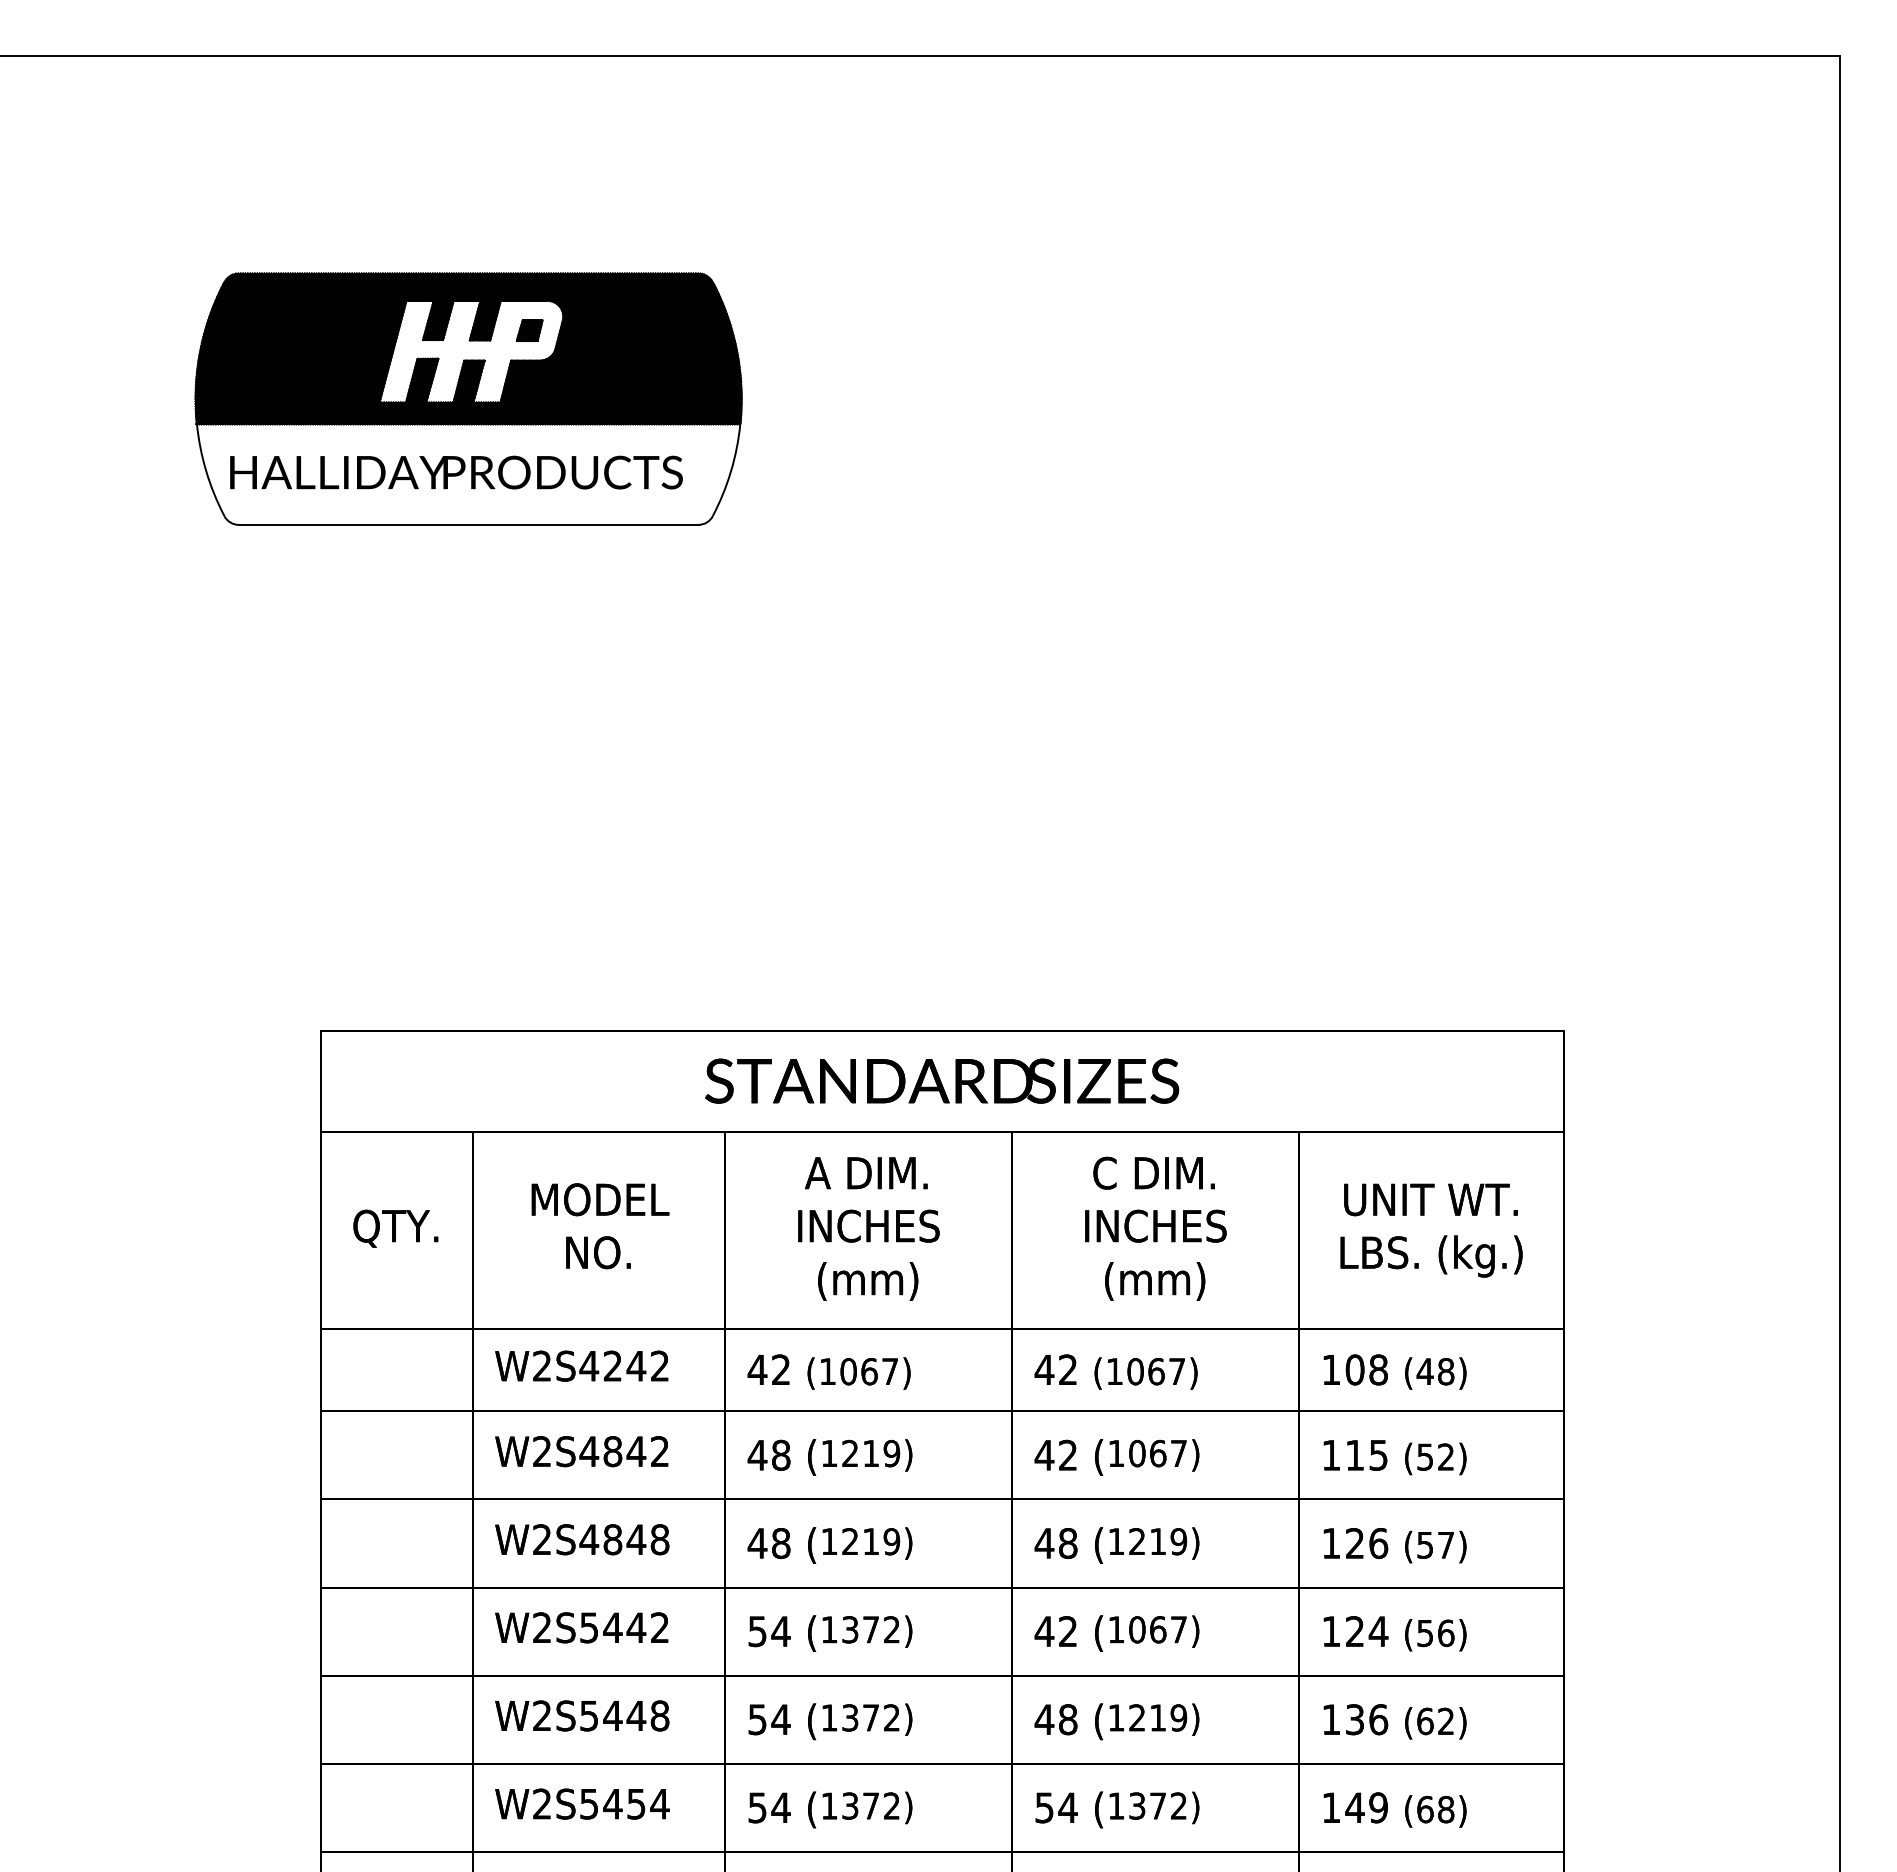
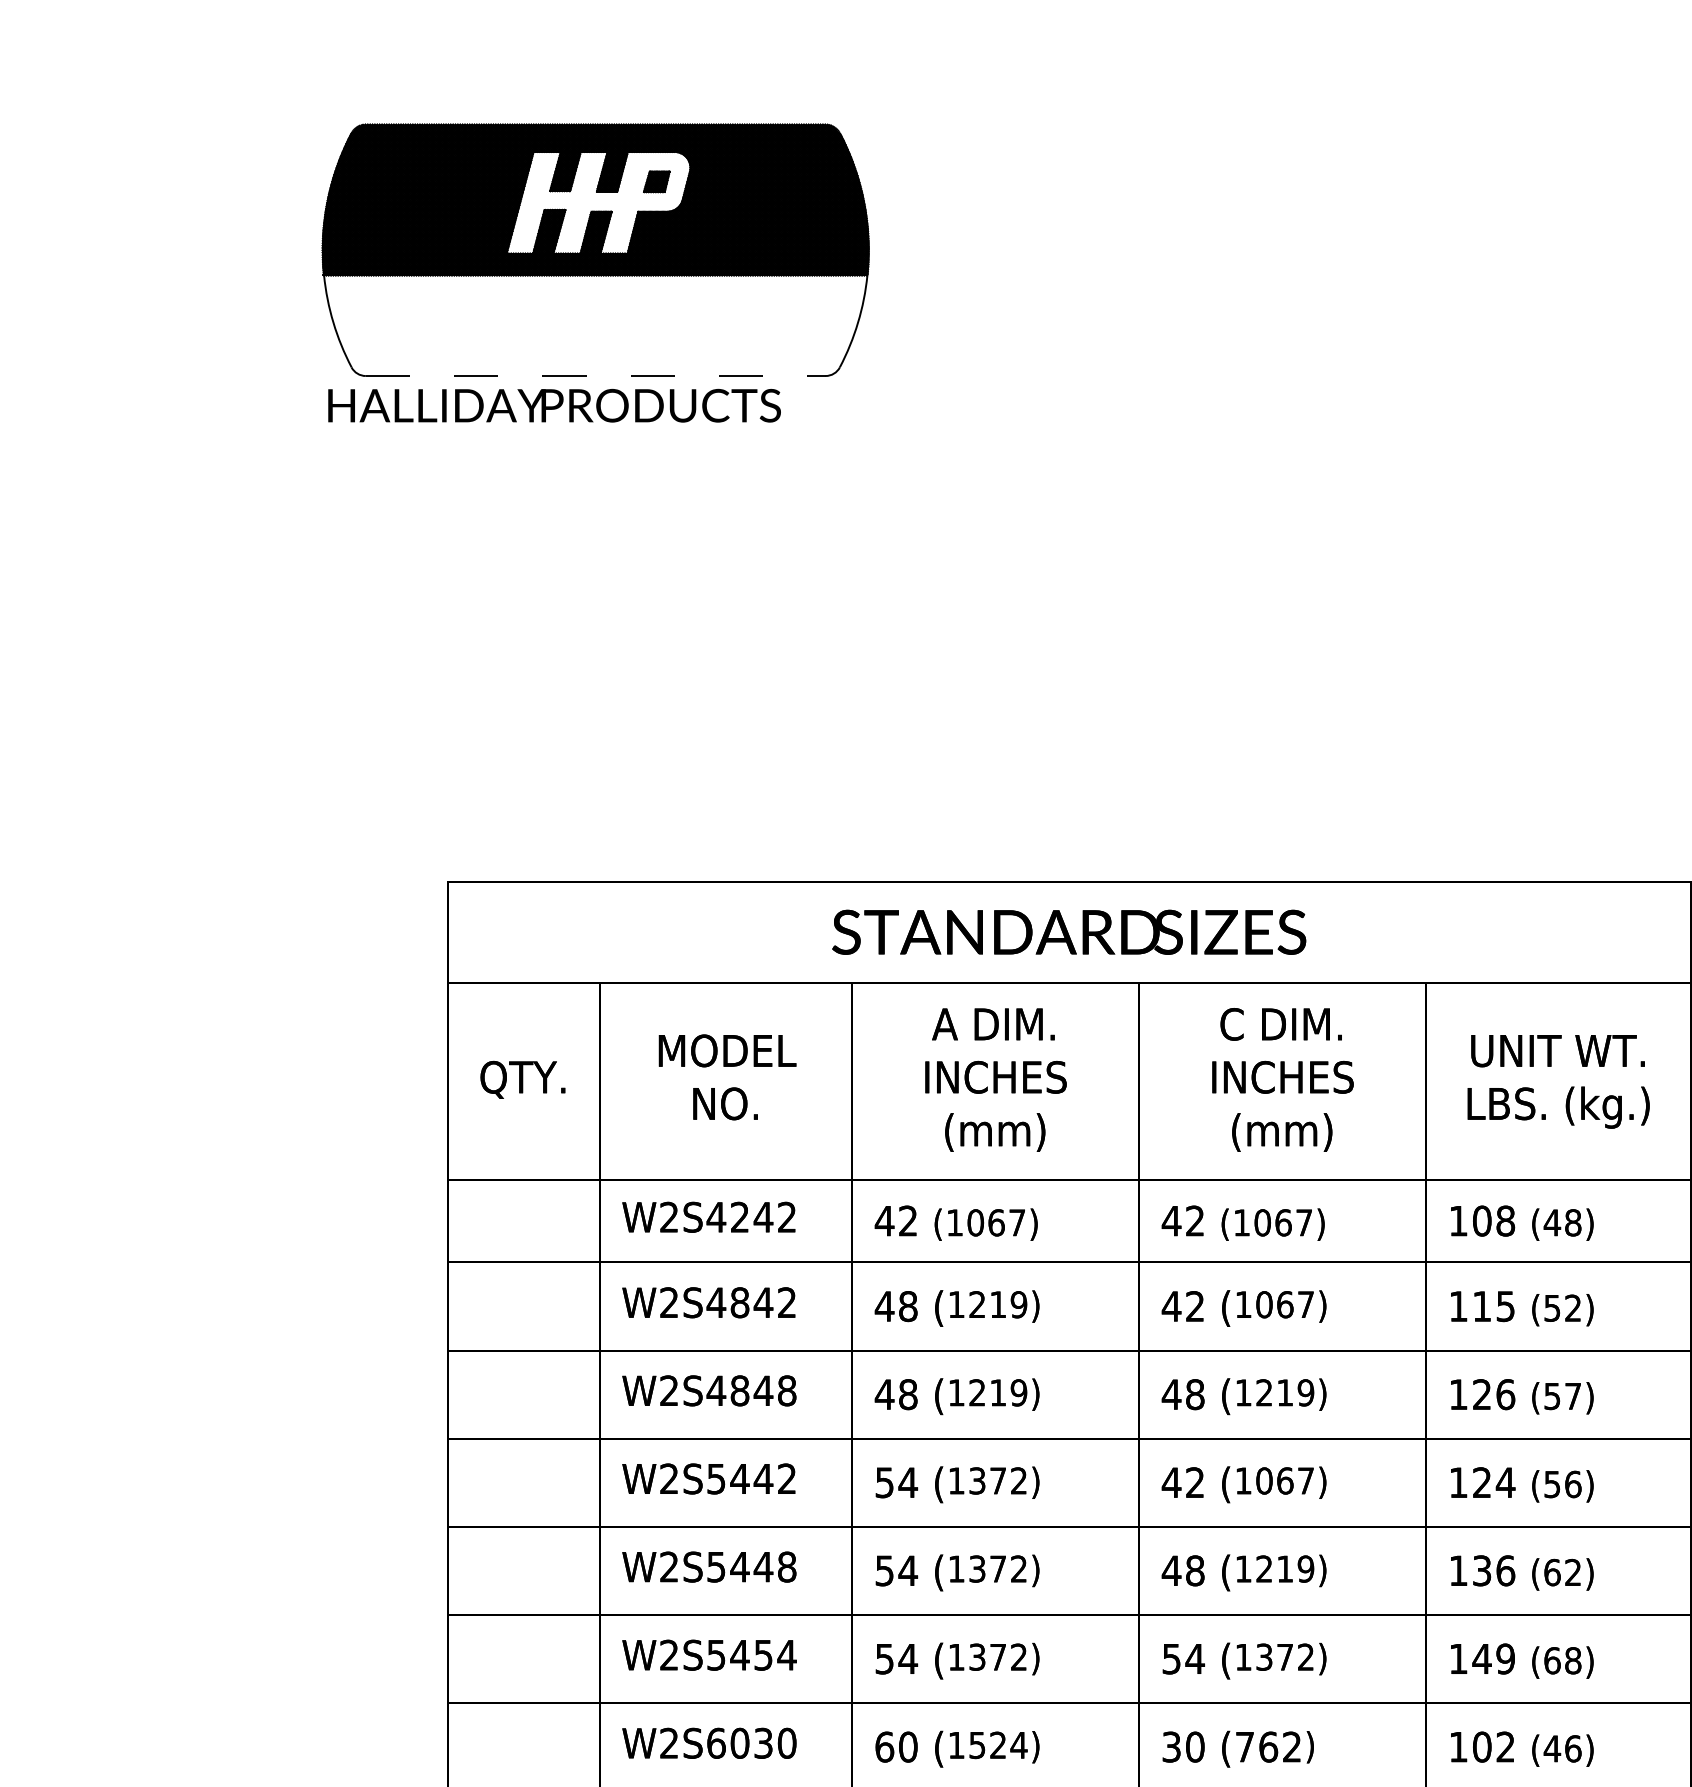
text: (456, 472) -> (554, 405), moved
line: (468, 524) -> (595, 375), solid -> dashed

